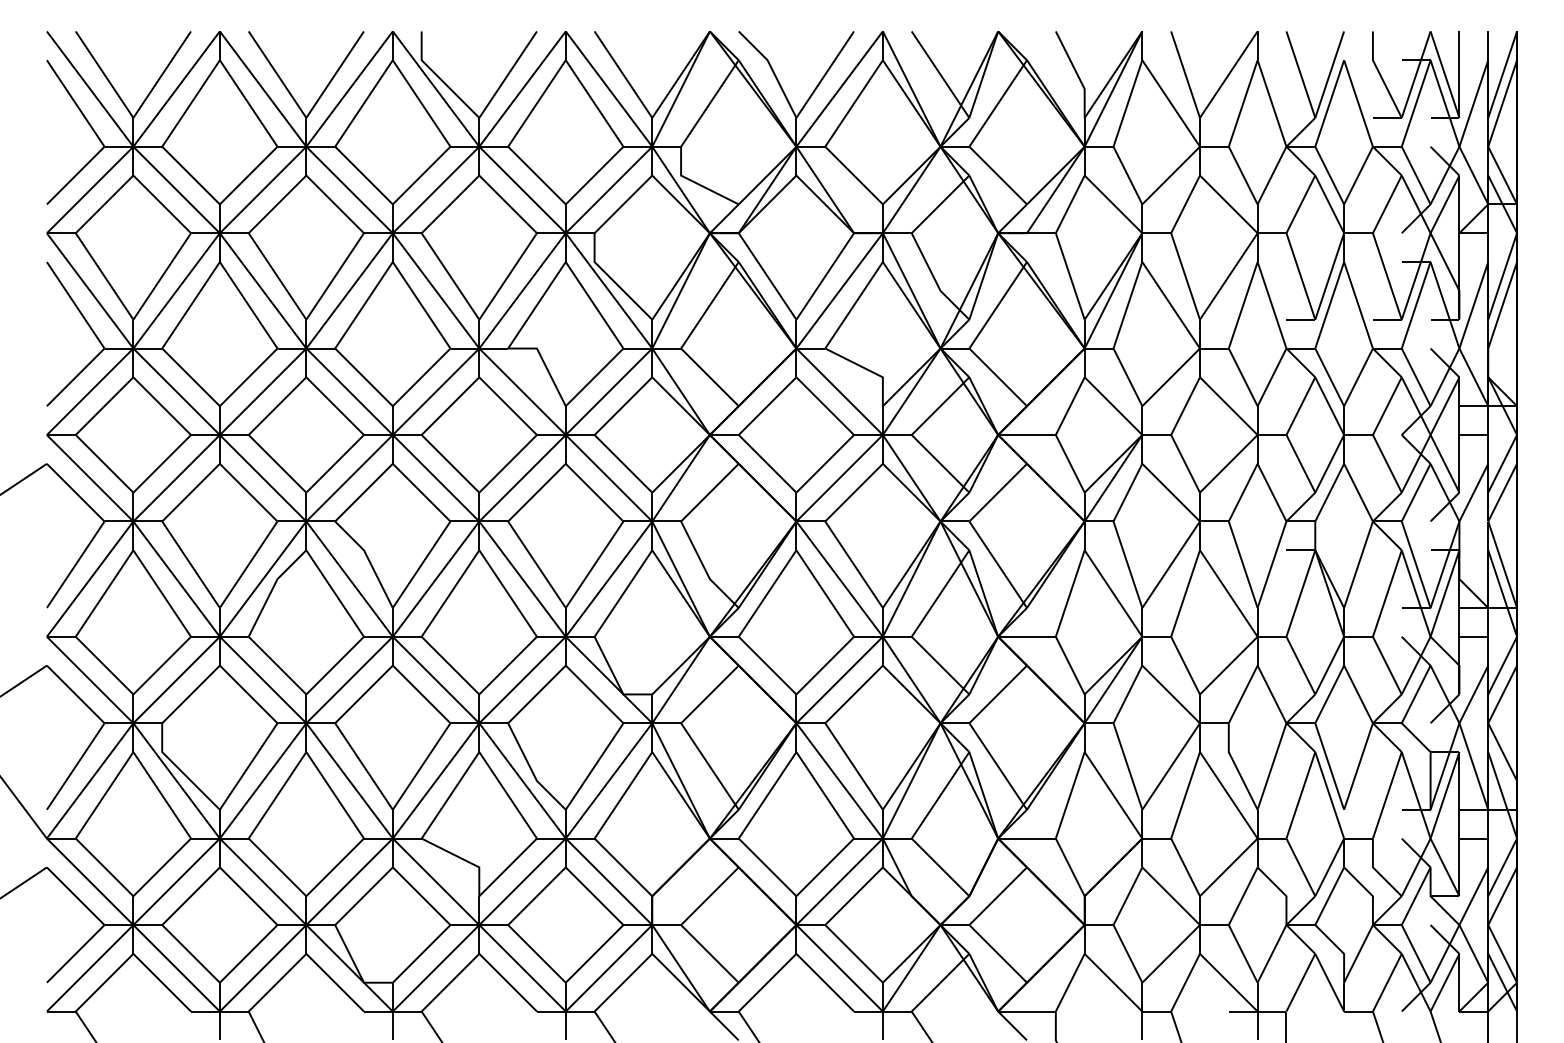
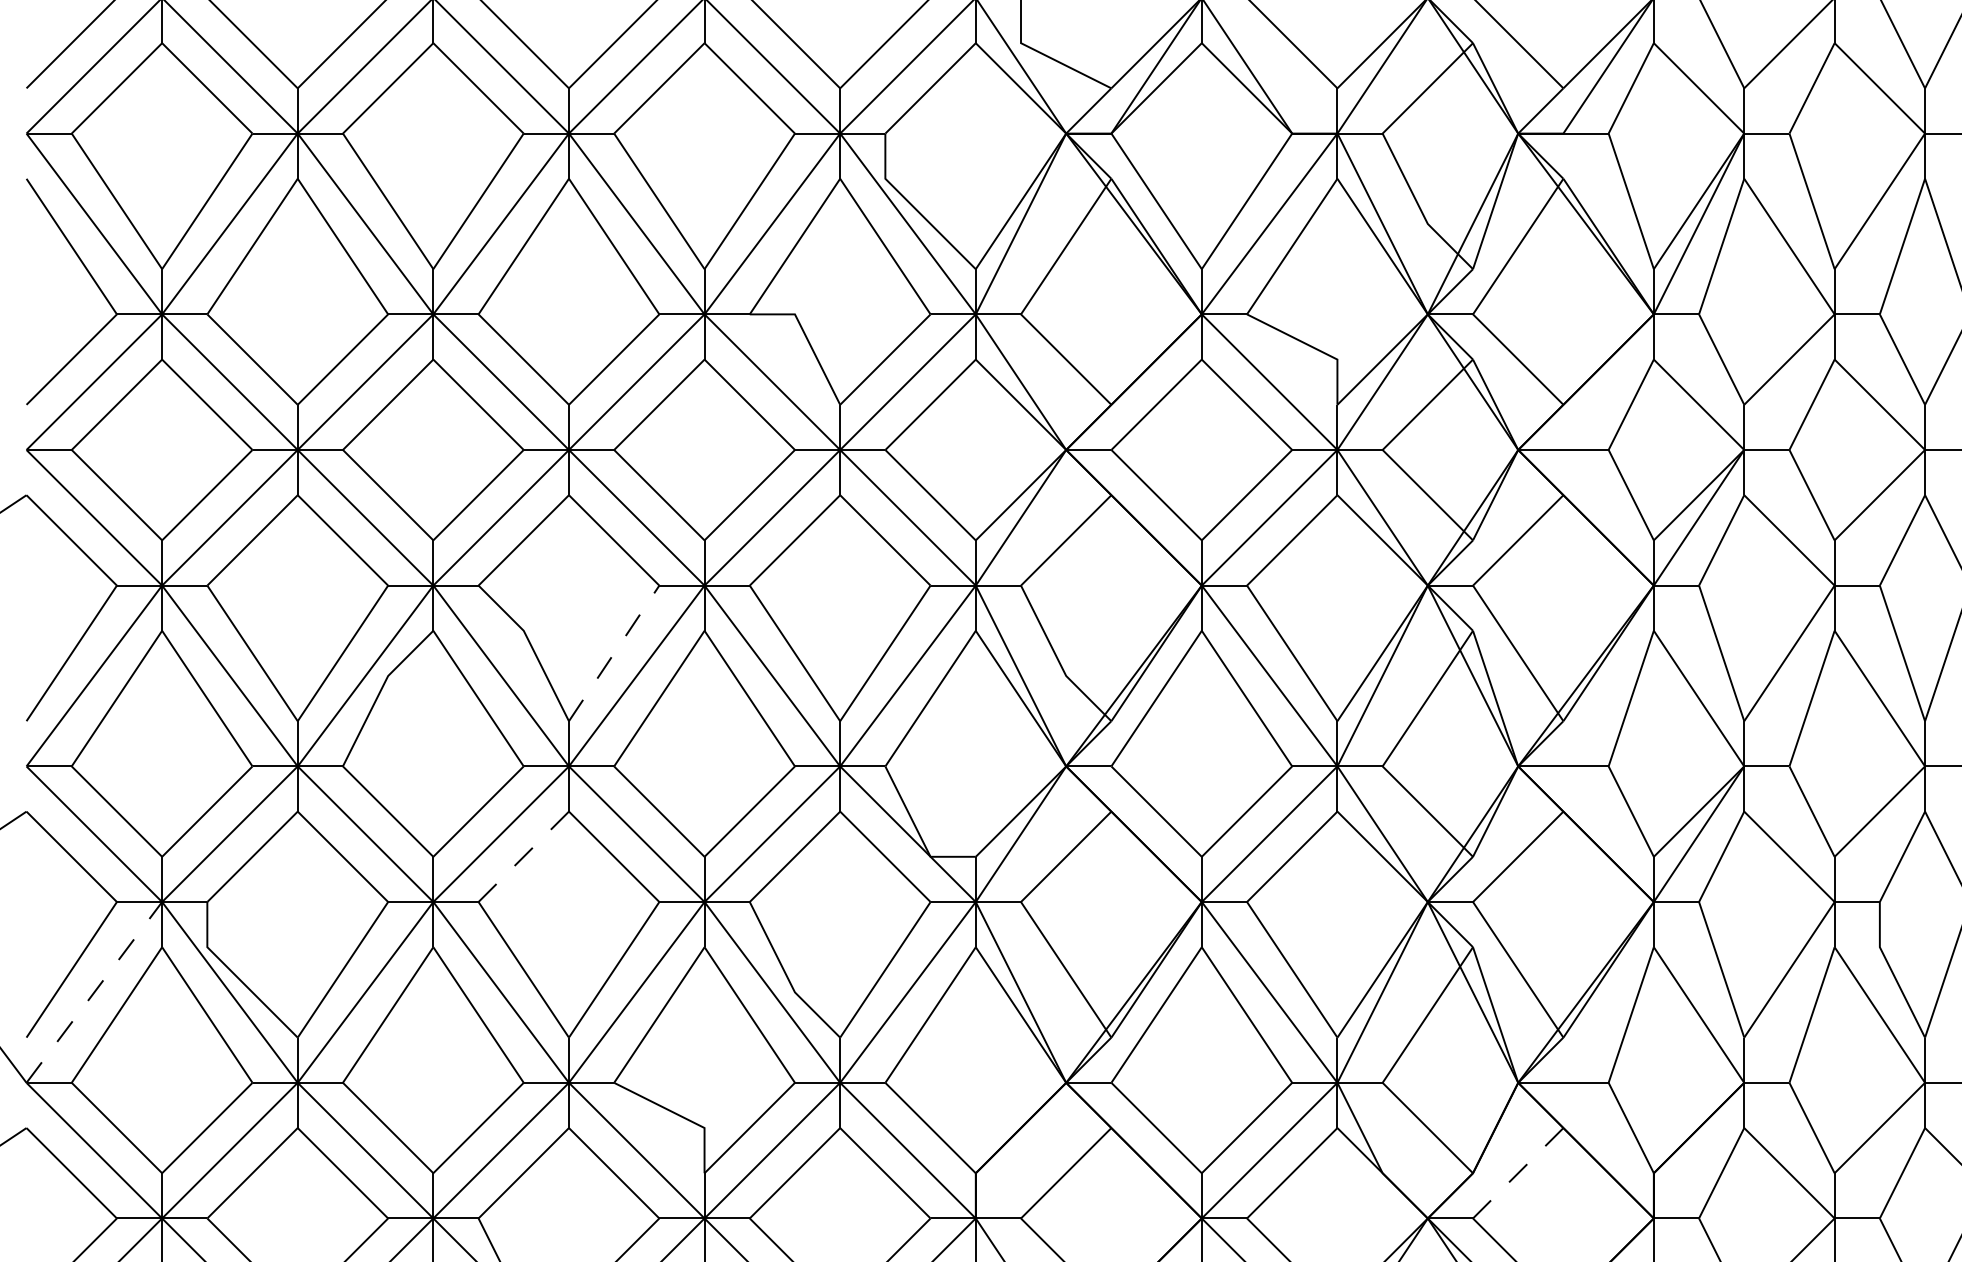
line: (421, 564) -> (613, 653), solid -> dashed
line: (364, 694) -> (524, 856), solid -> dashed
line: (90, 780) -> (94, 991), solid -> dashed
line: (998, 896) -> (1518, 1173), solid -> dashed

